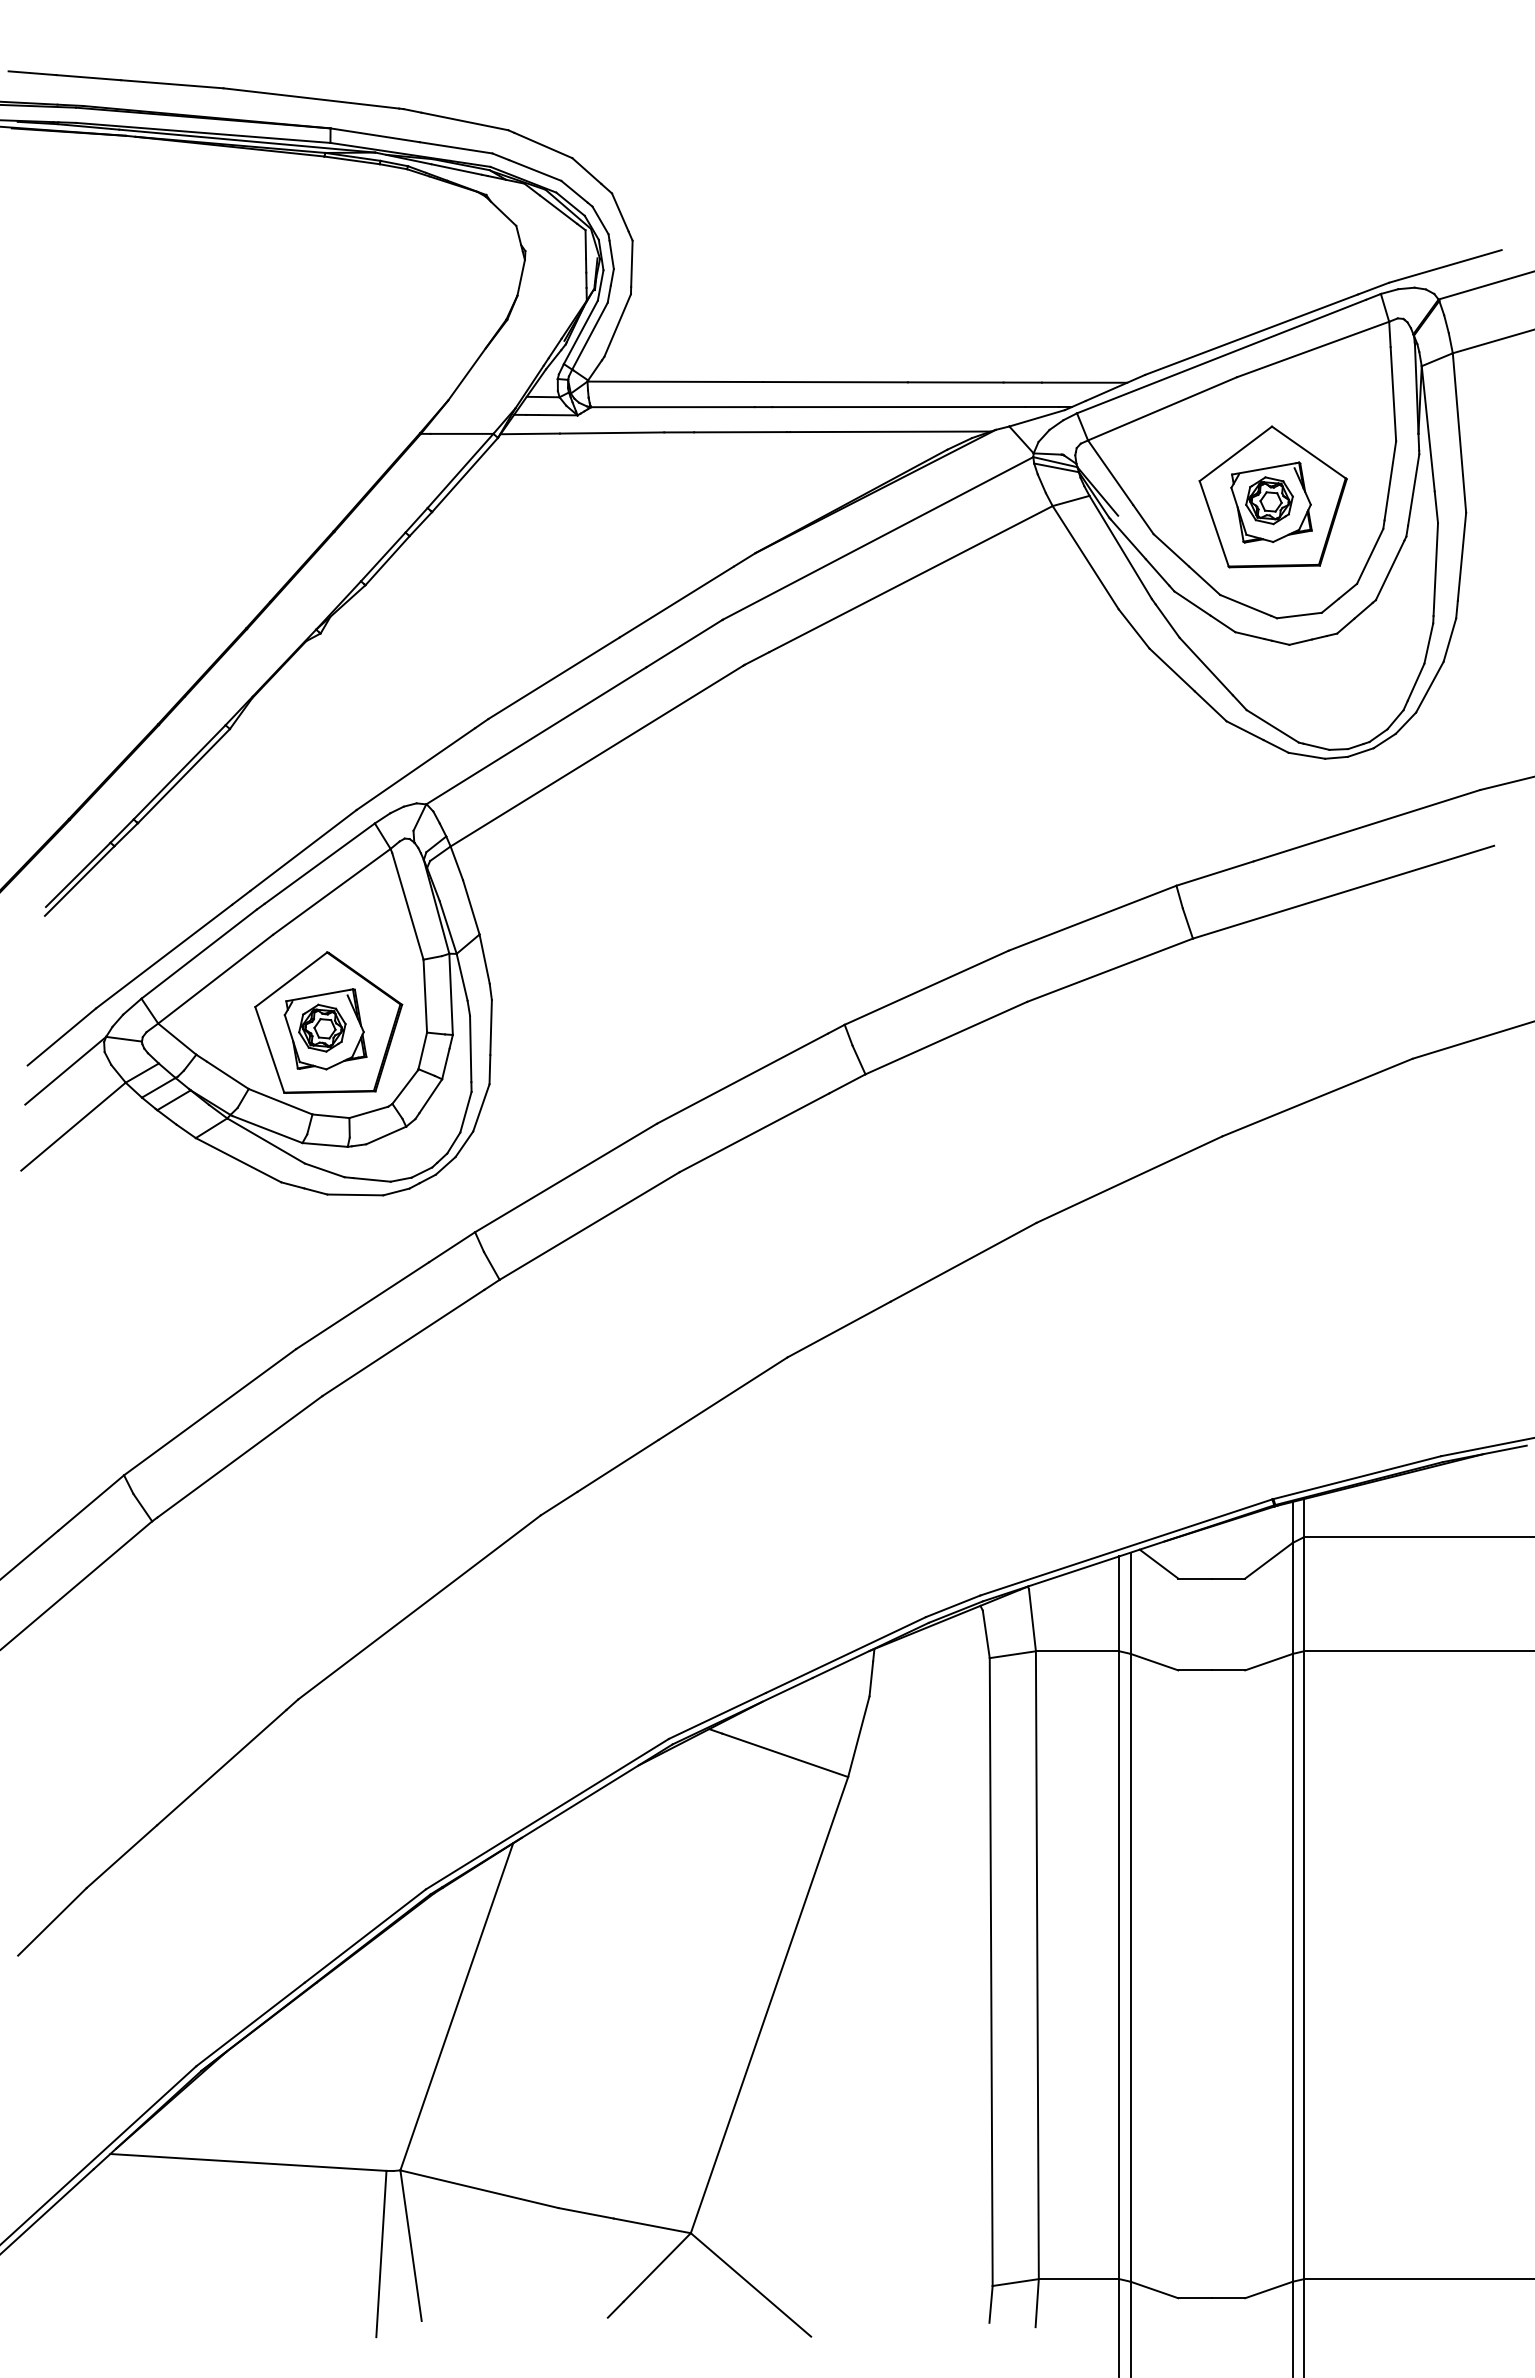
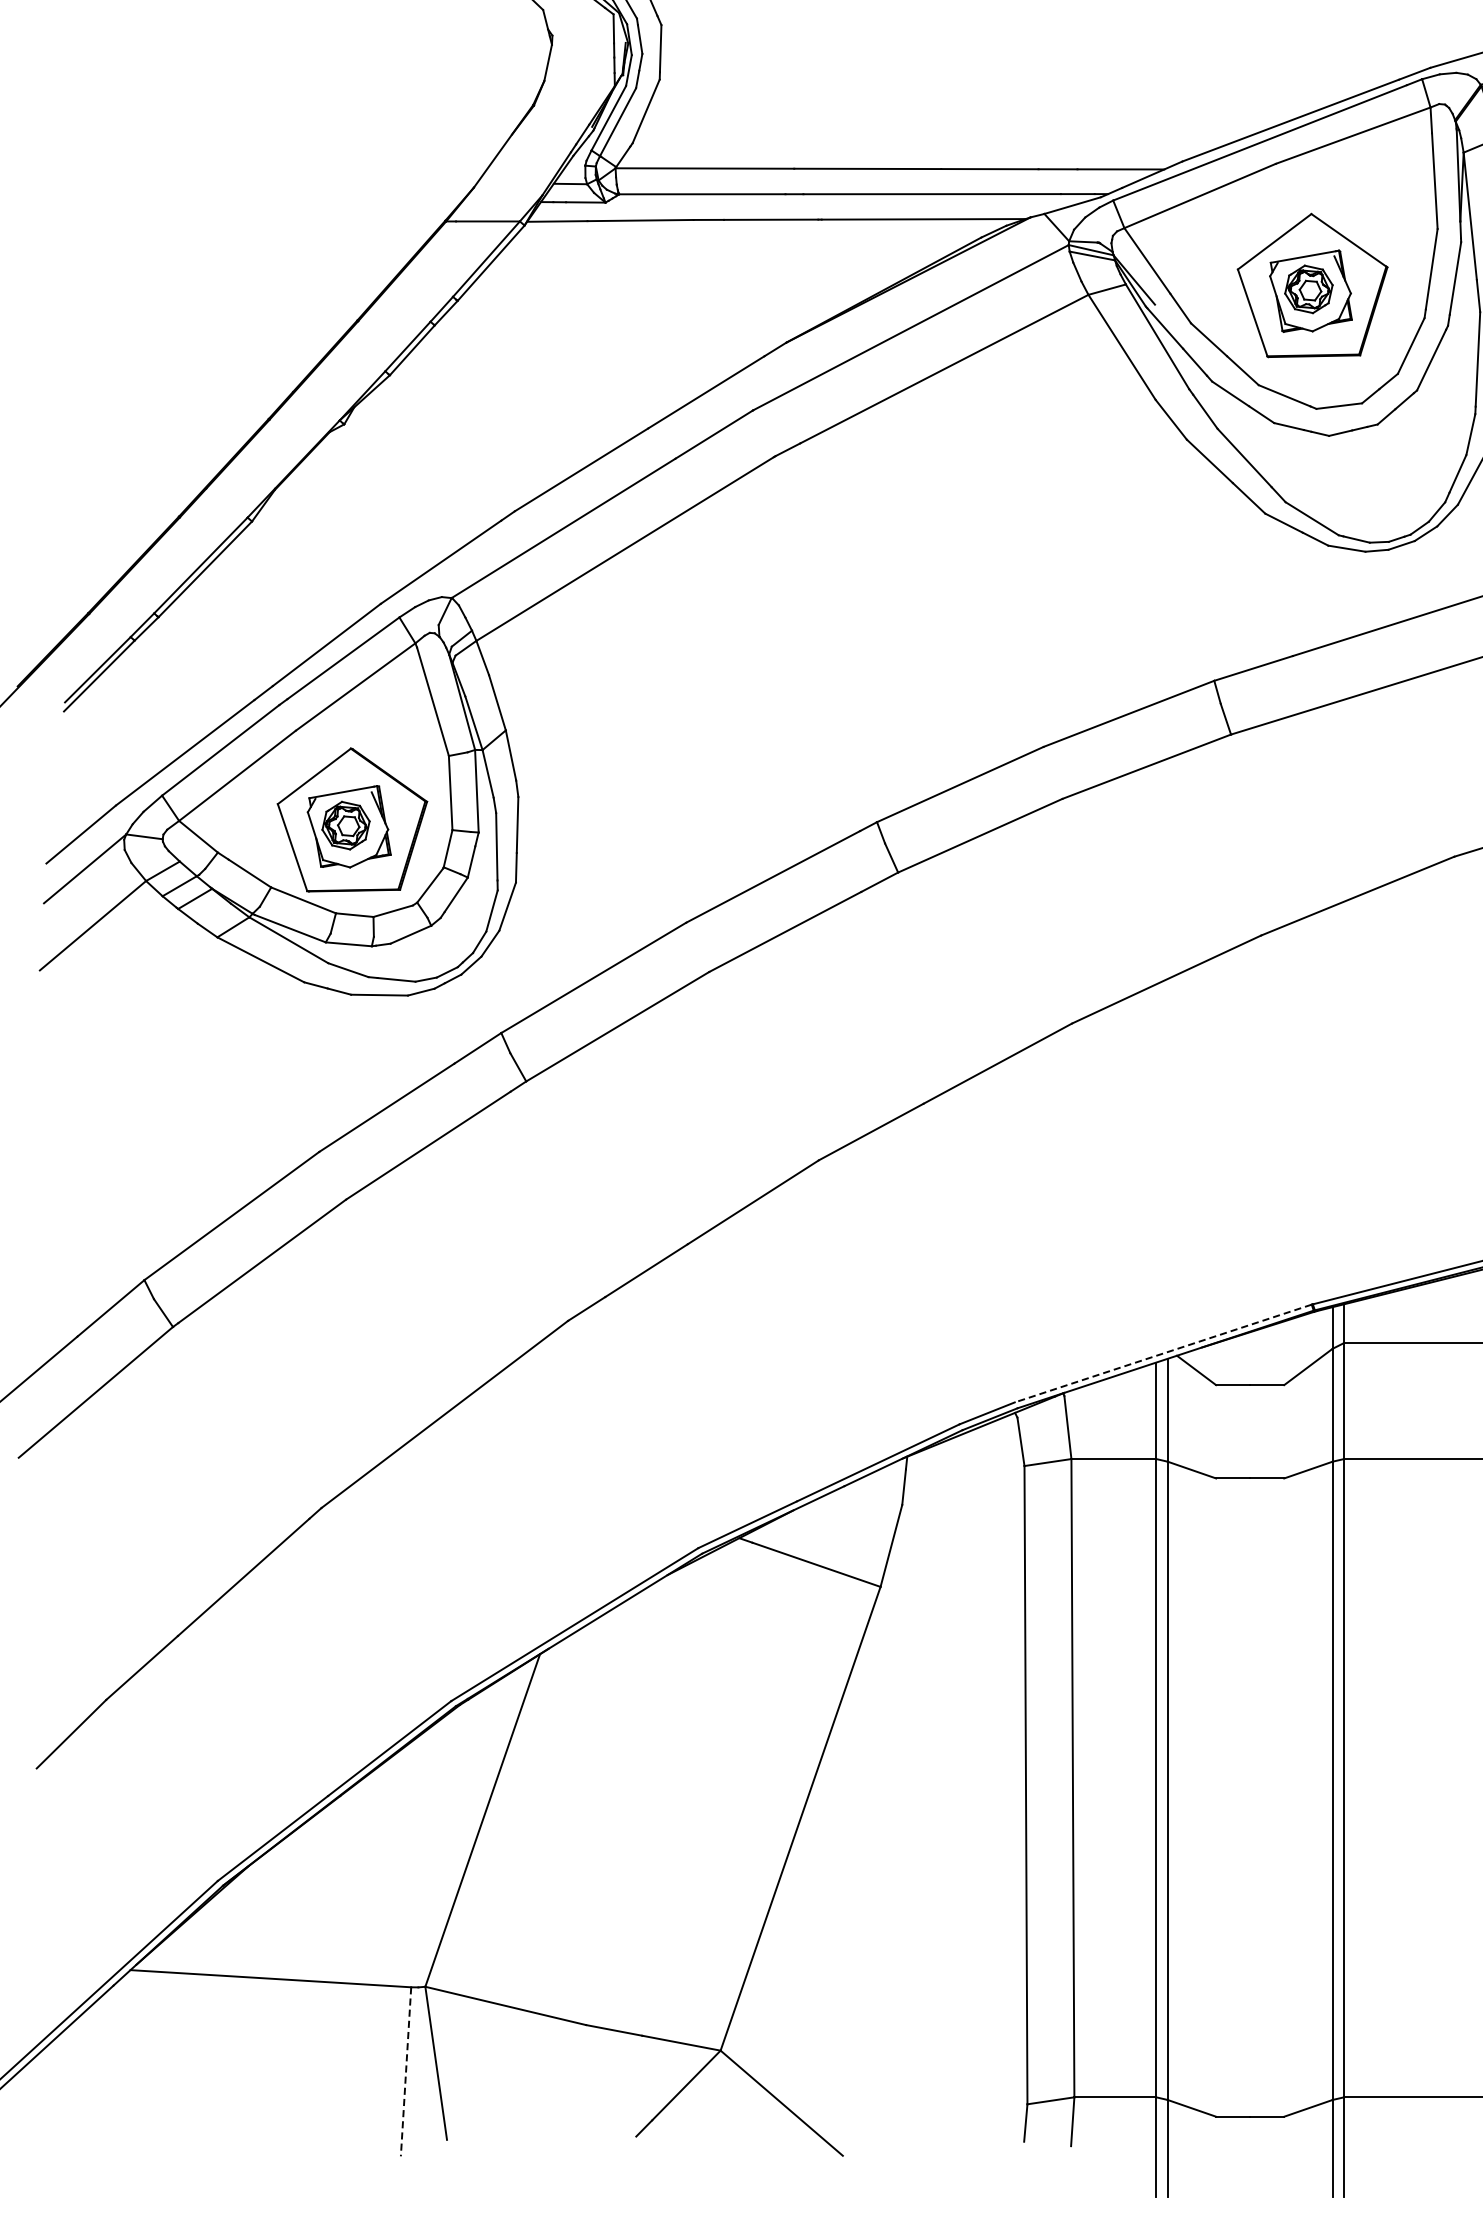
line: (1126, 1547) -> (1163, 1353), solid -> dashed
line: (381, 2254) -> (406, 2072), solid -> dashed

